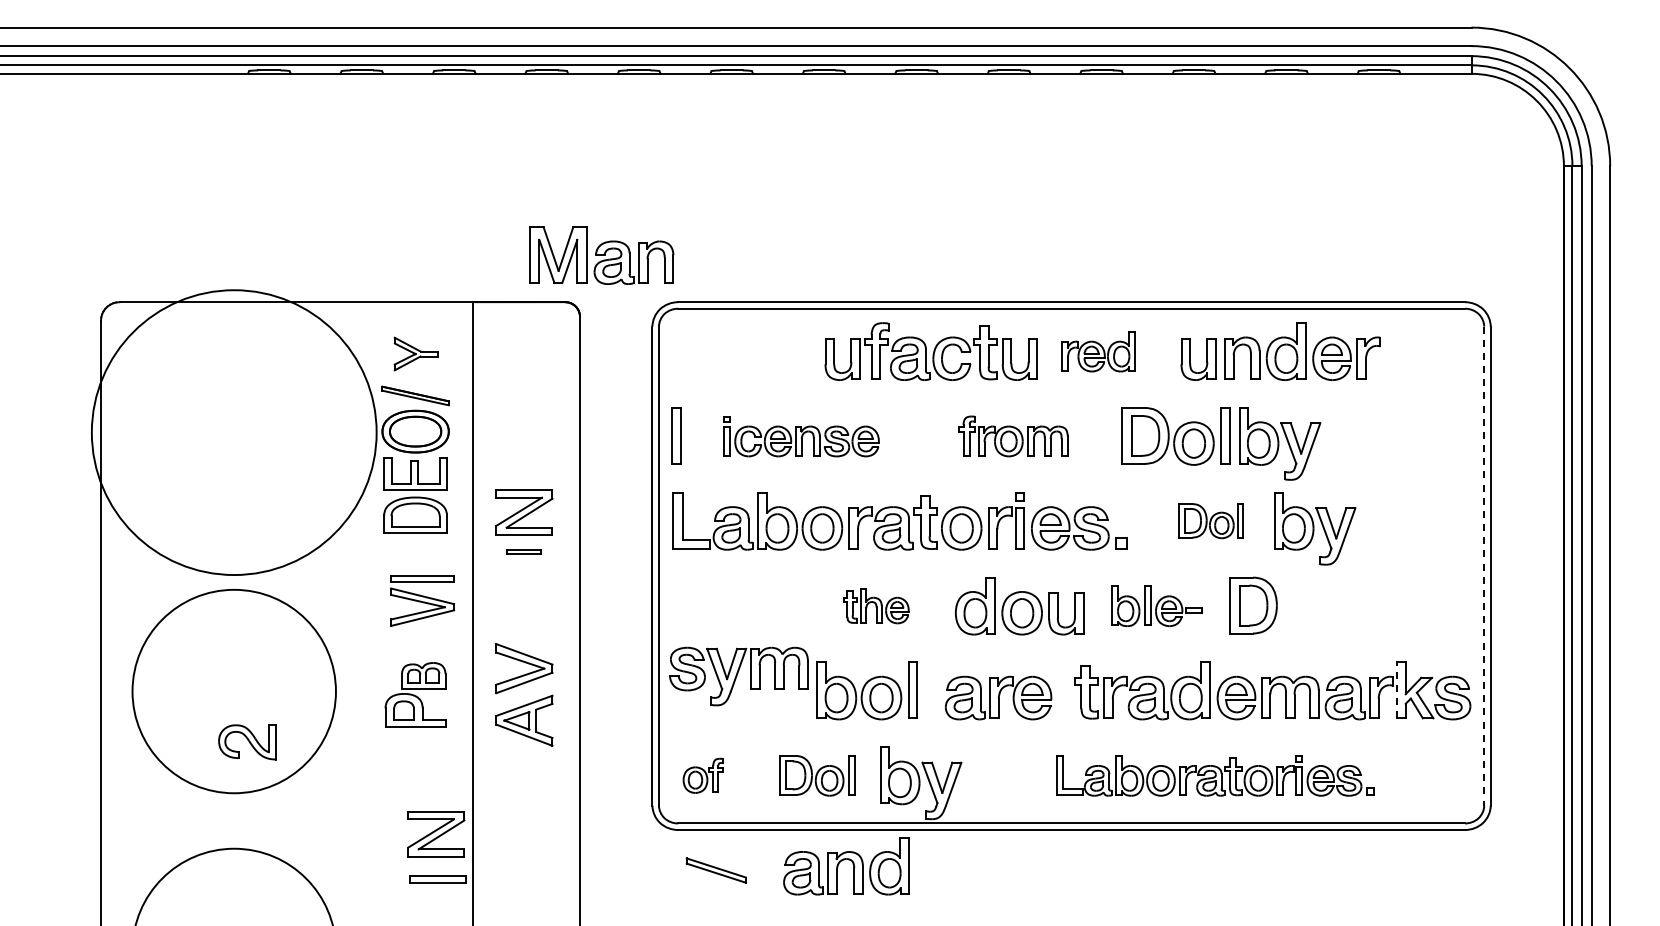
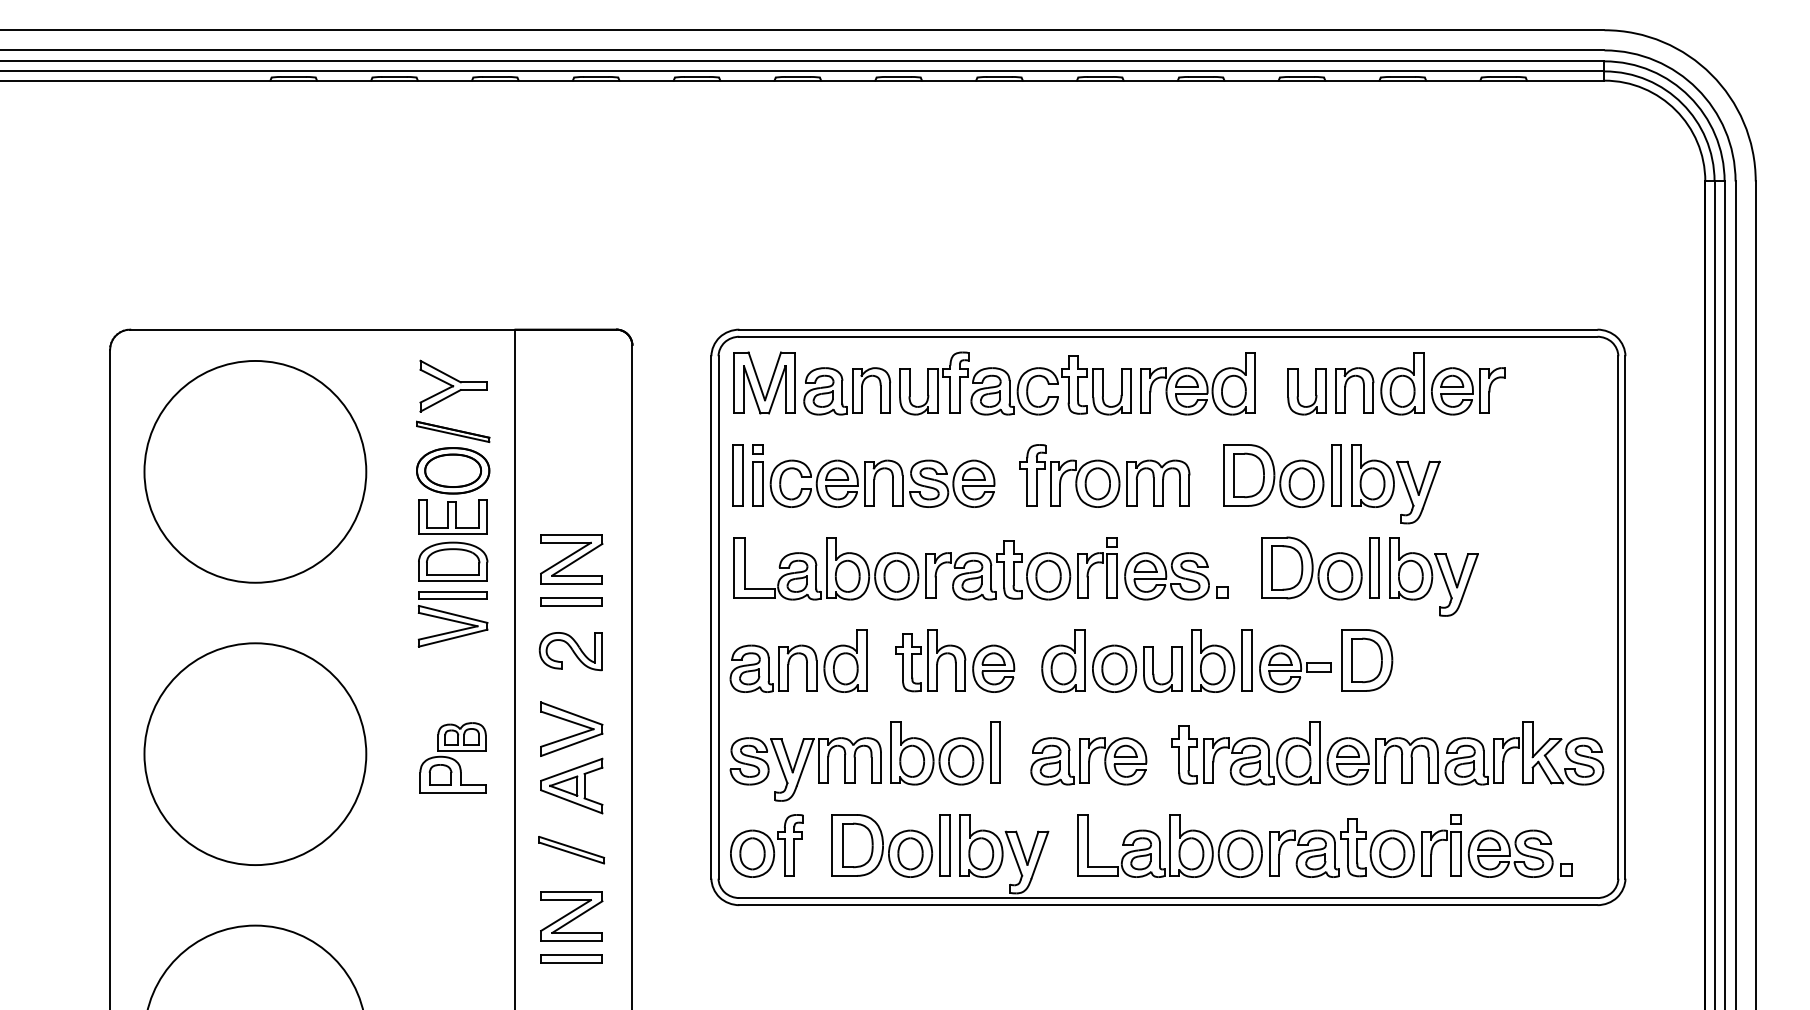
part: (601, 255) -> (811, 383), moved
part: (1098, 351) -> (1197, 383), size x1.43
part: (415, 353) -> (453, 385), size x1.43
circle: (233, 432) -> (254, 471), size x0.71
part: (801, 436) -> (873, 476), size x1.43
part: (1013, 436) -> (1105, 476), size x1.43
part: (1210, 520) -> (1319, 567), size x1.67
part: (523, 551) -> (570, 601), size x1.67
line: (1484, 566) -> (1618, 617), dashed -> solid
part: (422, 600) -> (453, 618), moved
part: (876, 606) -> (955, 661), size x1.67
part: (1156, 606) -> (1261, 661), size x1.43
part: (738, 676) -> (805, 769), moved
line: (1397, 690) -> (1523, 753), dashed -> solid
part: (247, 742) -> (570, 651), moved
part: (703, 775) -> (767, 845), size x1.67
part: (816, 775) -> (890, 845), size x1.43
part: (1215, 775) -> (1325, 845), size x1.43
part: (436, 834) -> (571, 916), moved
part: (844, 860) -> (796, 654), moved
part: (715, 870) -> (570, 850), moved
part: (437, 879) -> (570, 959), moved

